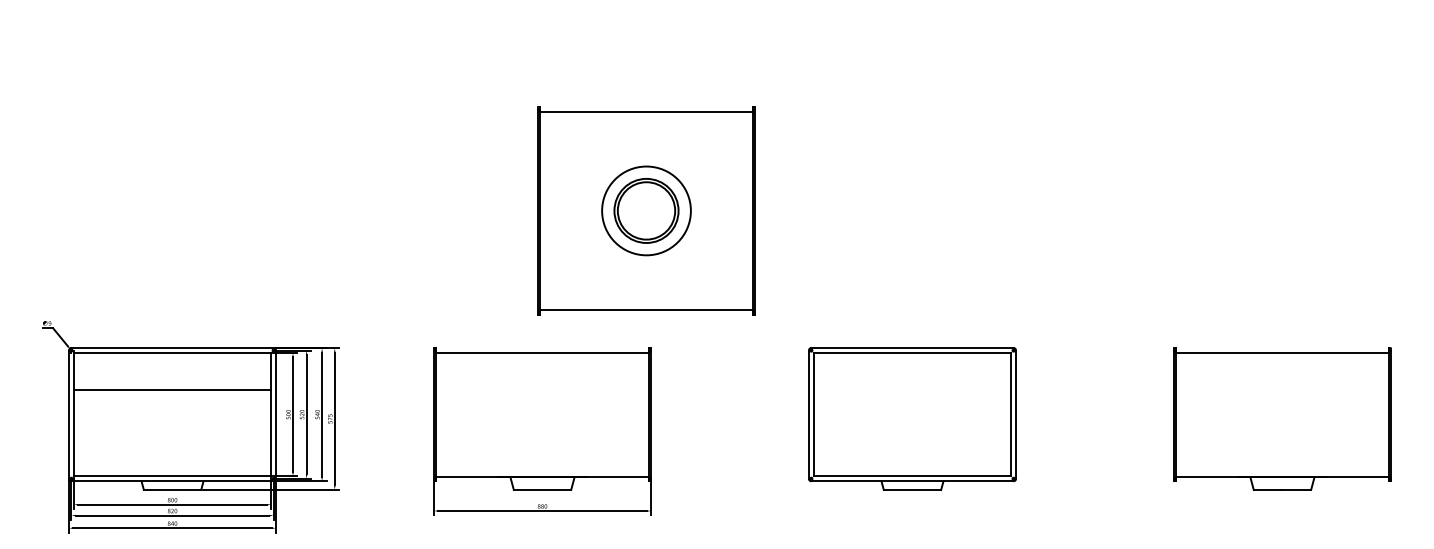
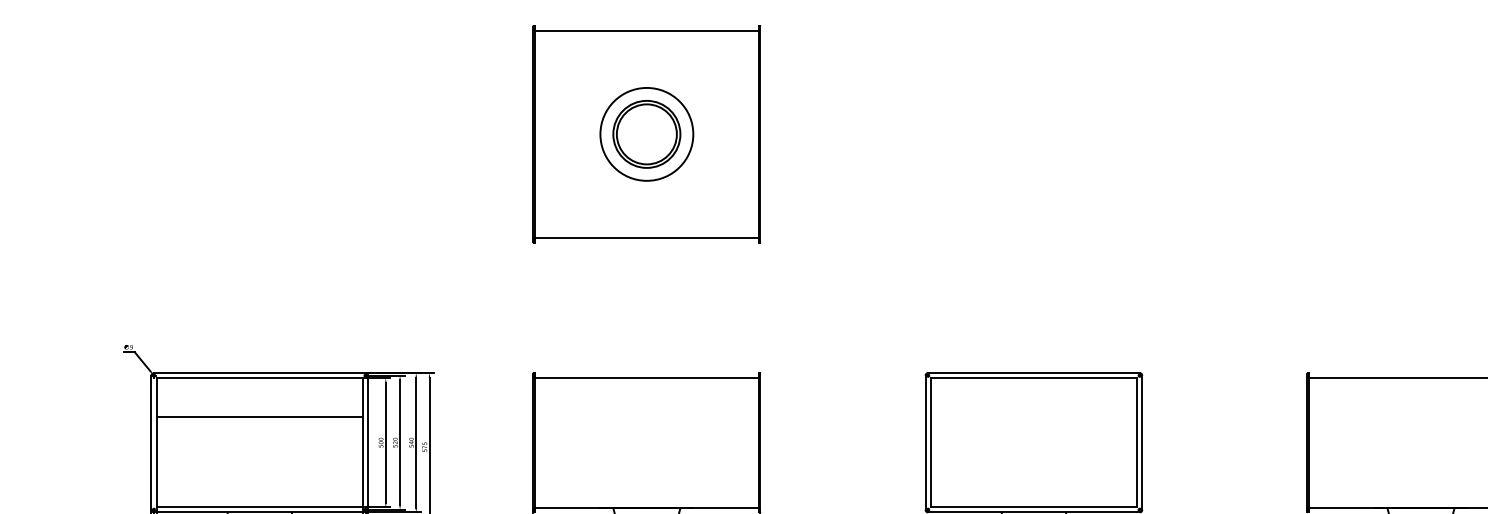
part: (646, 210) -> (646, 133), moved

